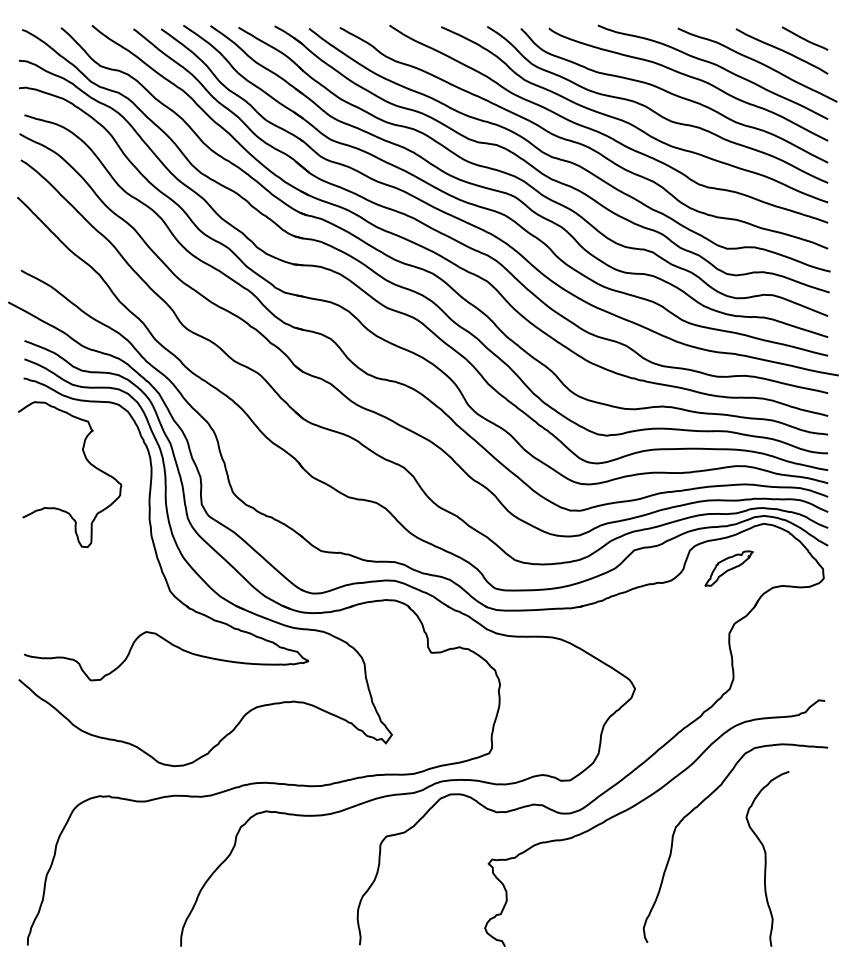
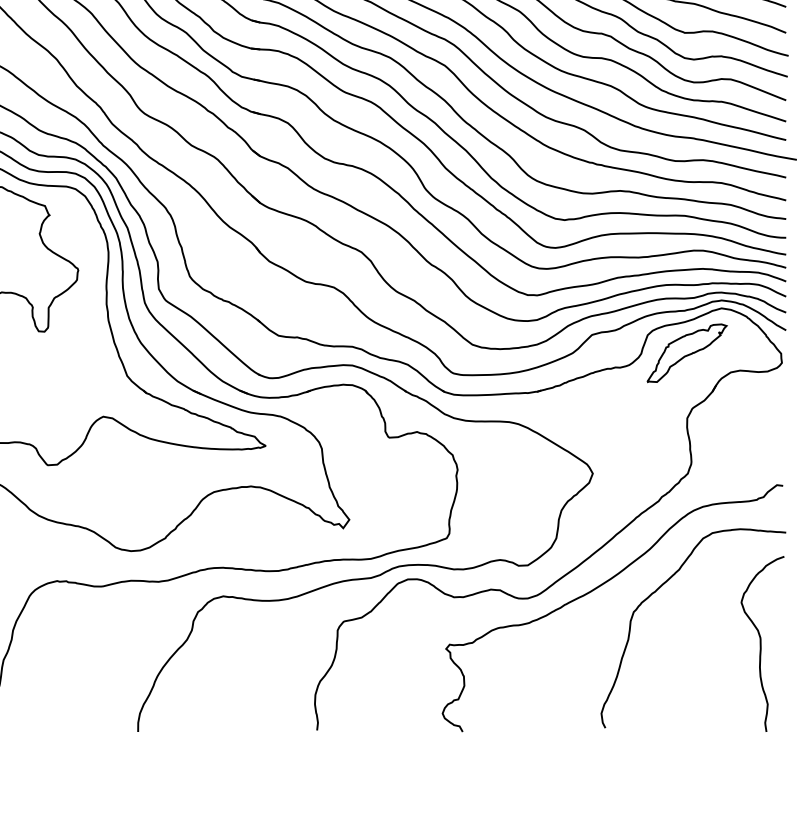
part: (728, 568) -> (686, 353), size x1.67
curve: (766, 858) -> (761, 643), moved

